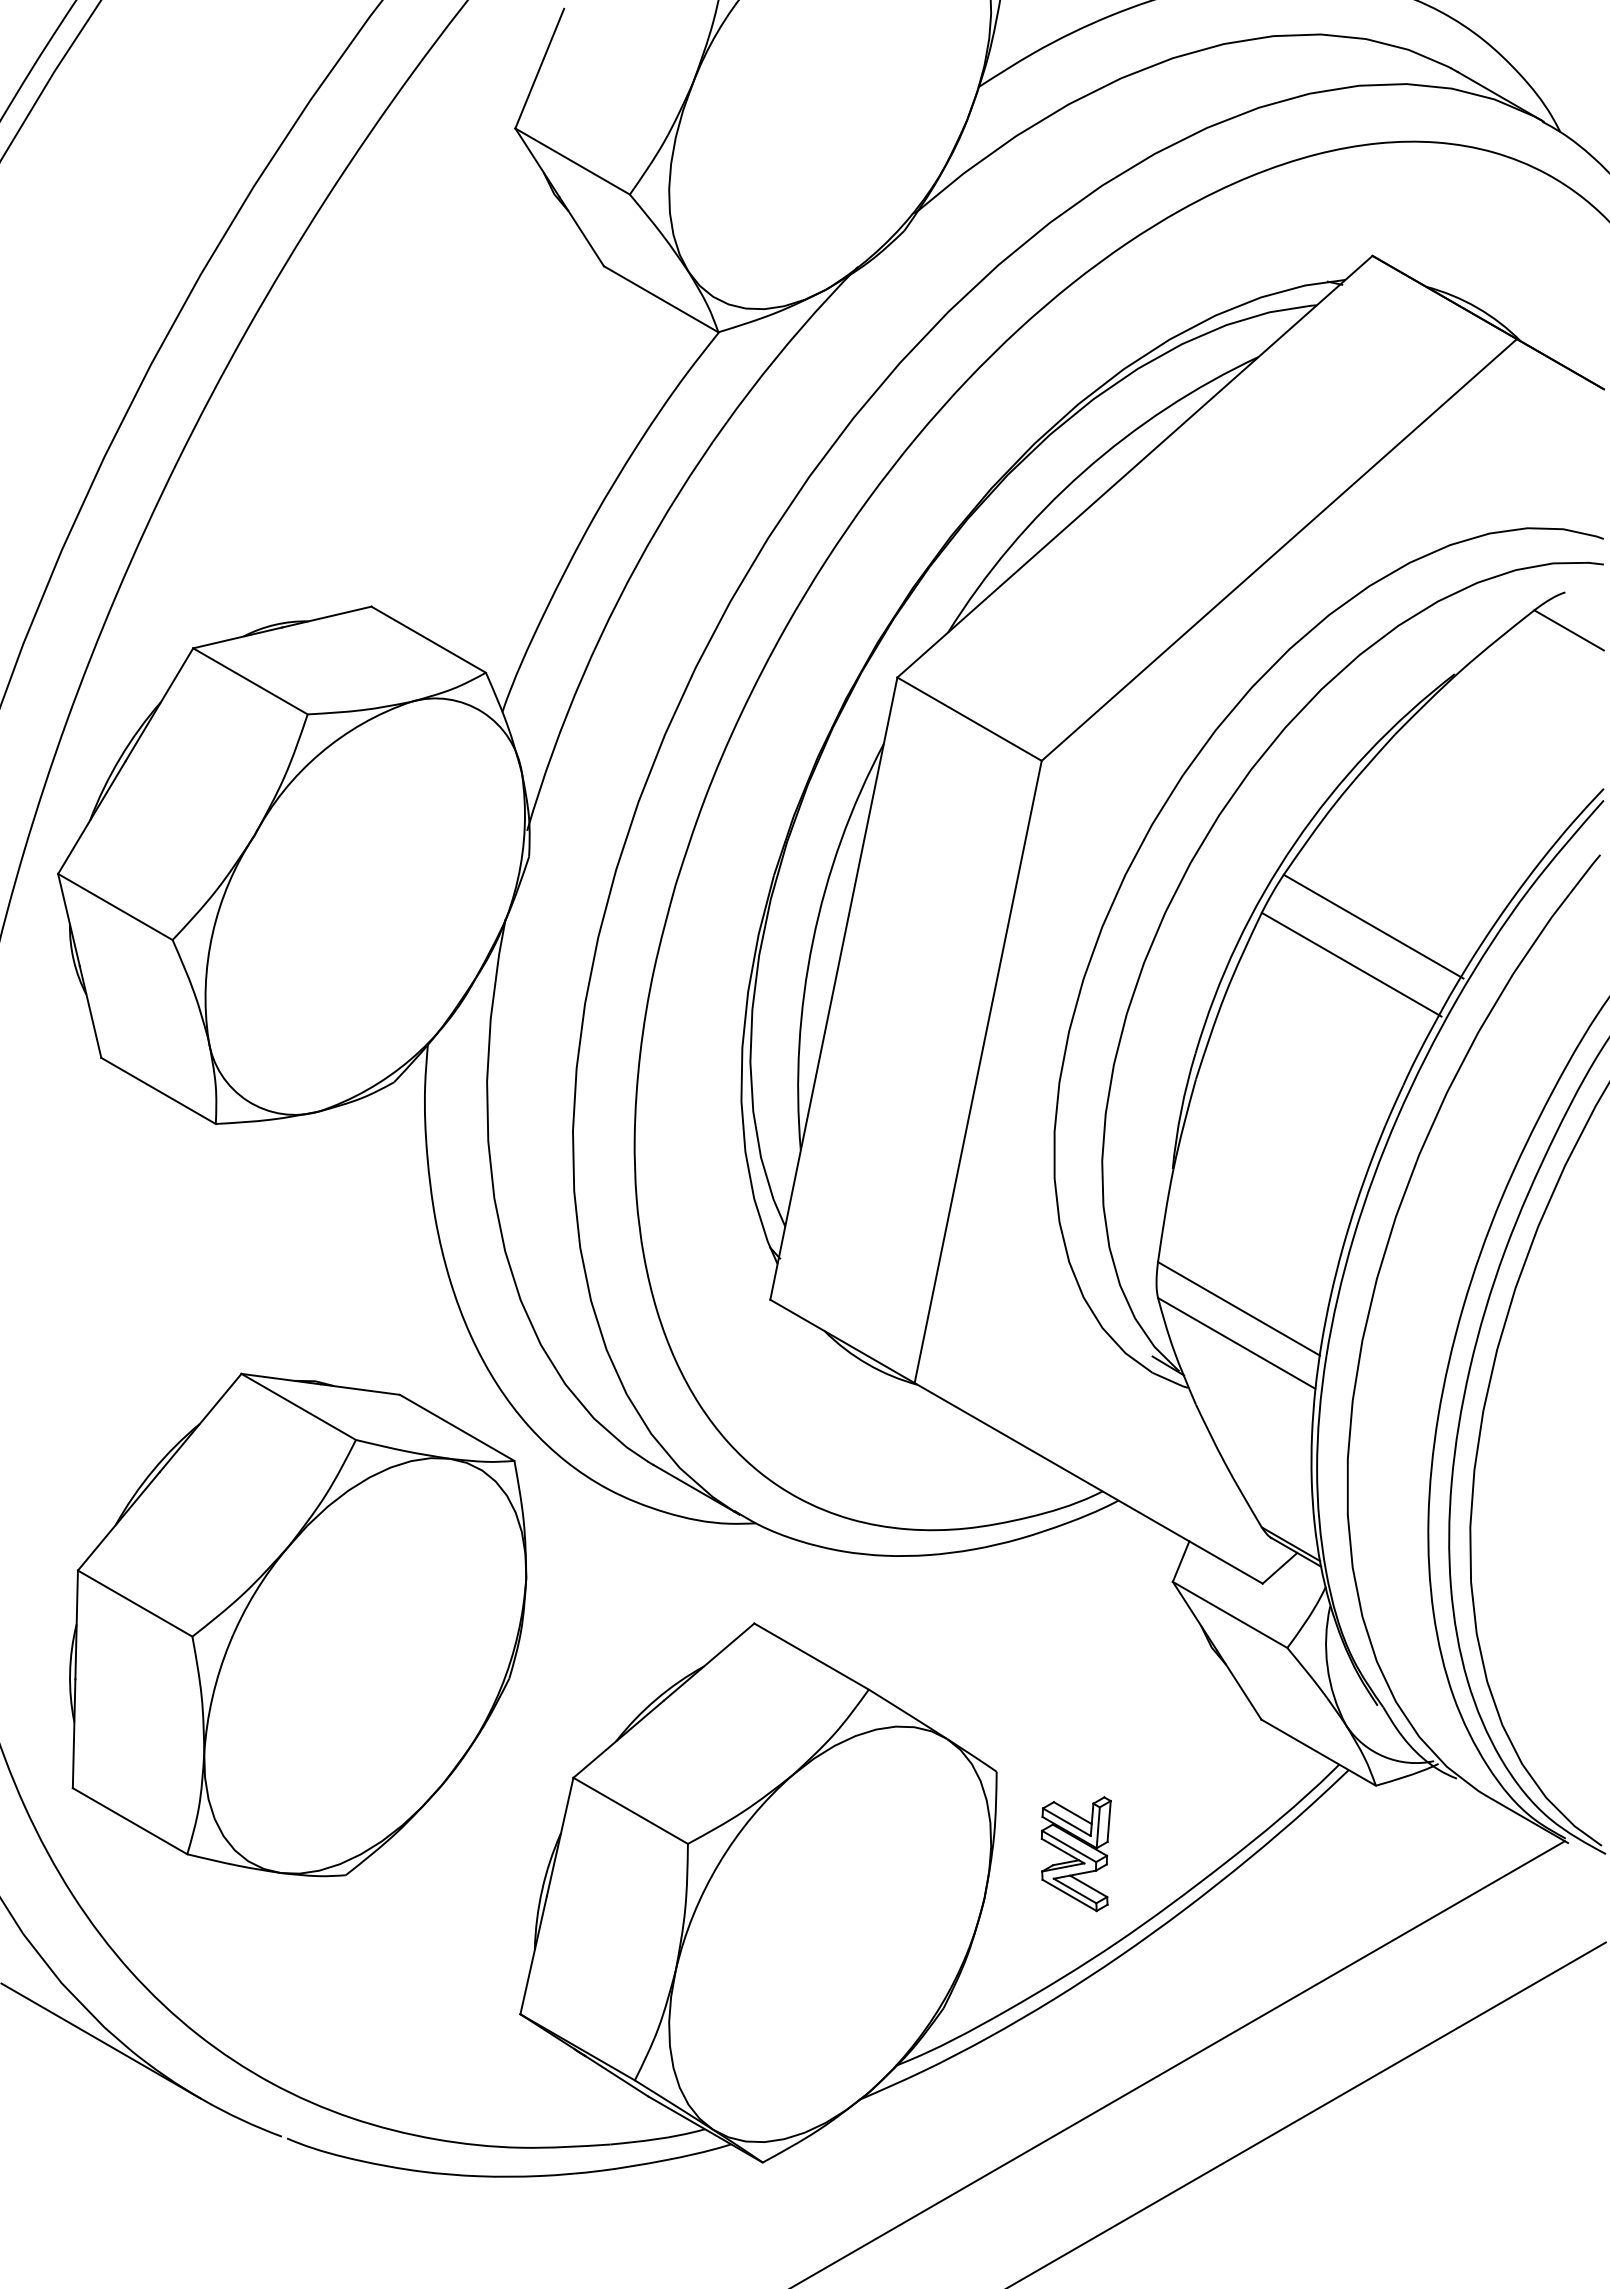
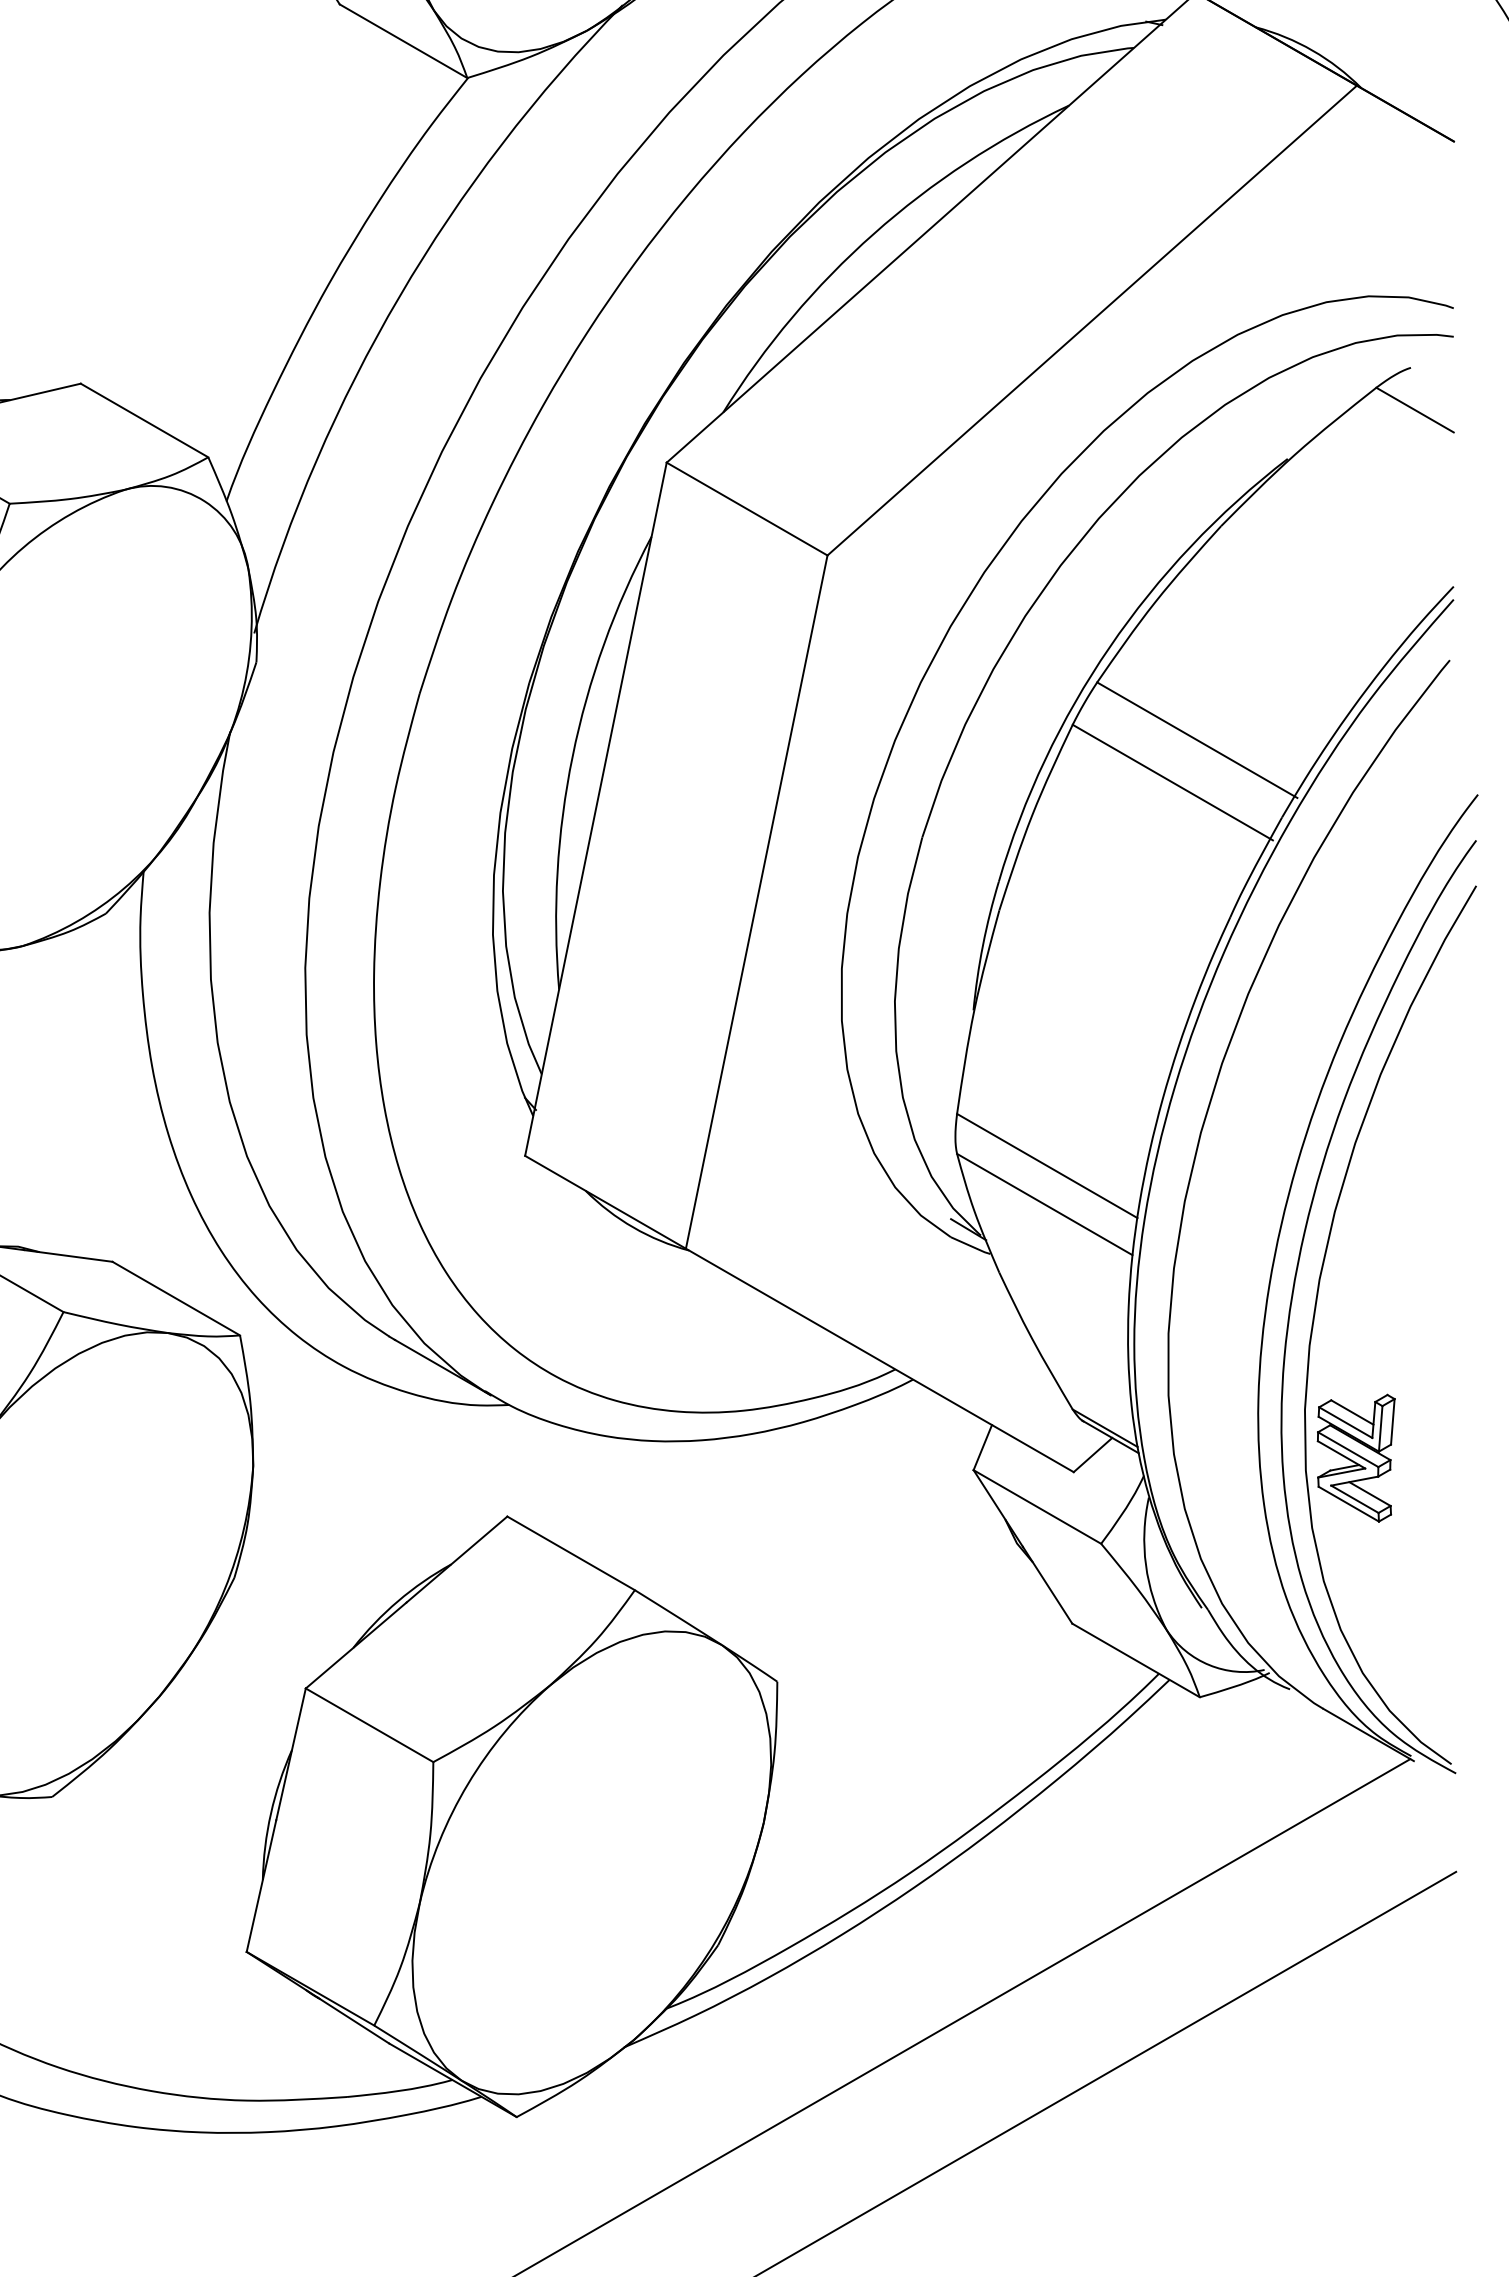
part: (1075, 1854) -> (1355, 1458), moved

